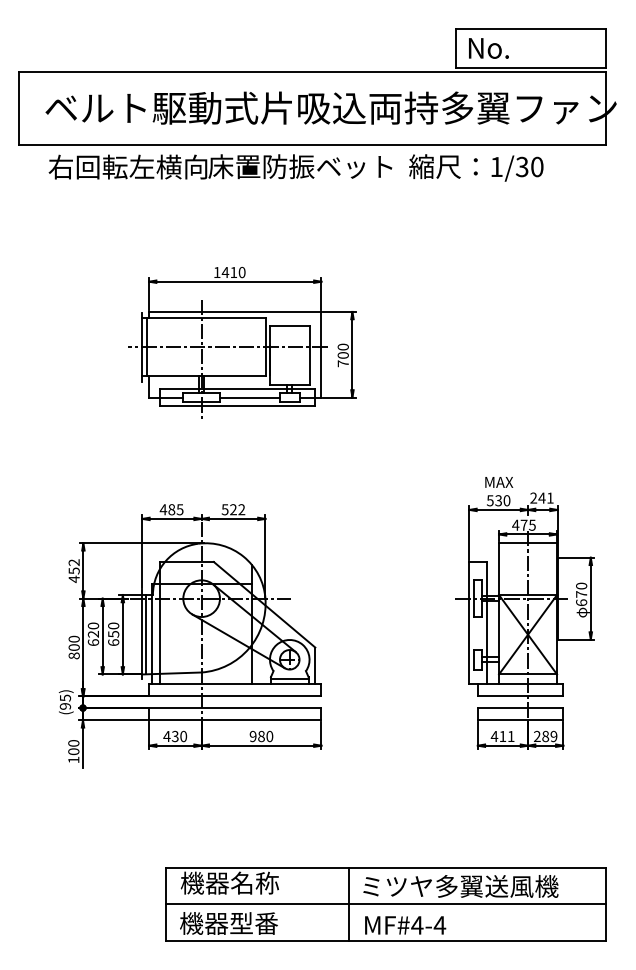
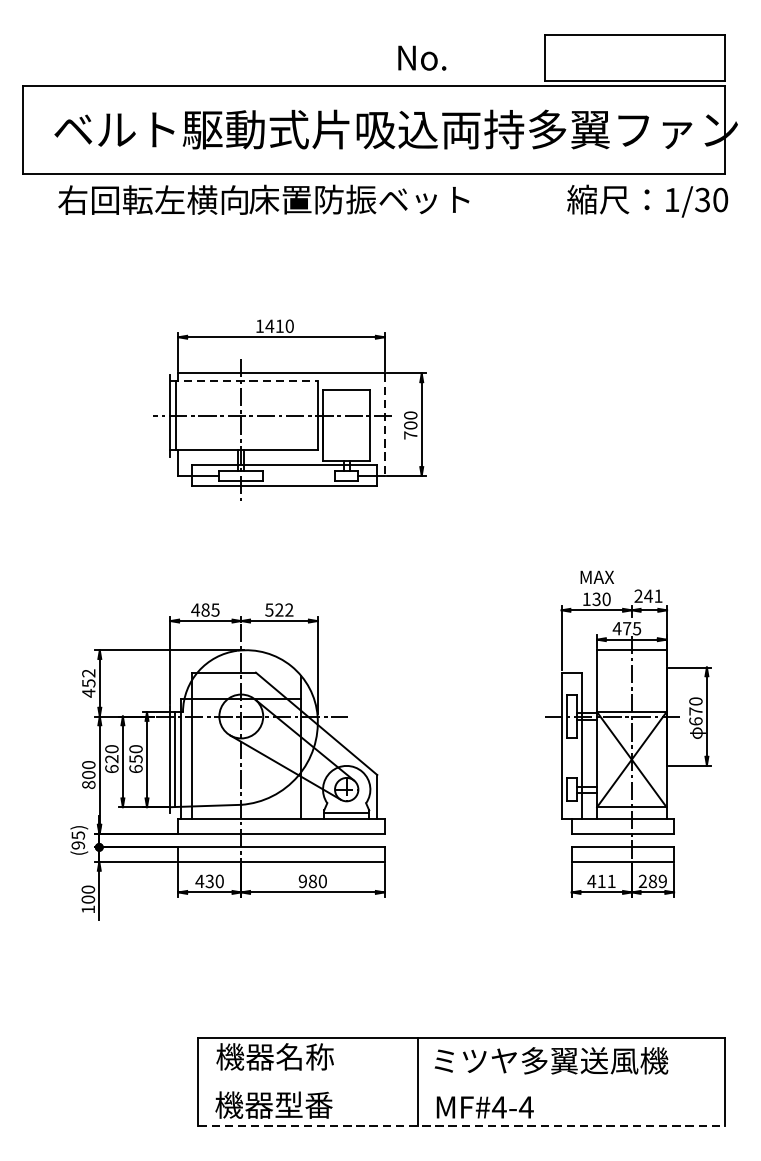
text: (488, 48) -> (421, 58), moved
text: (476, 167) -> (647, 200), moved
line: (204, 318) -> (244, 381), solid -> dashed
line: (321, 354) -> (384, 424), solid -> dashed
line: (249, 397) -> (298, 475), removed
text: (490, 500) -> (586, 599), 530 -> 130
line: (385, 904) -> (461, 1082), removed
line: (386, 940) -> (462, 1125), solid -> dashed

